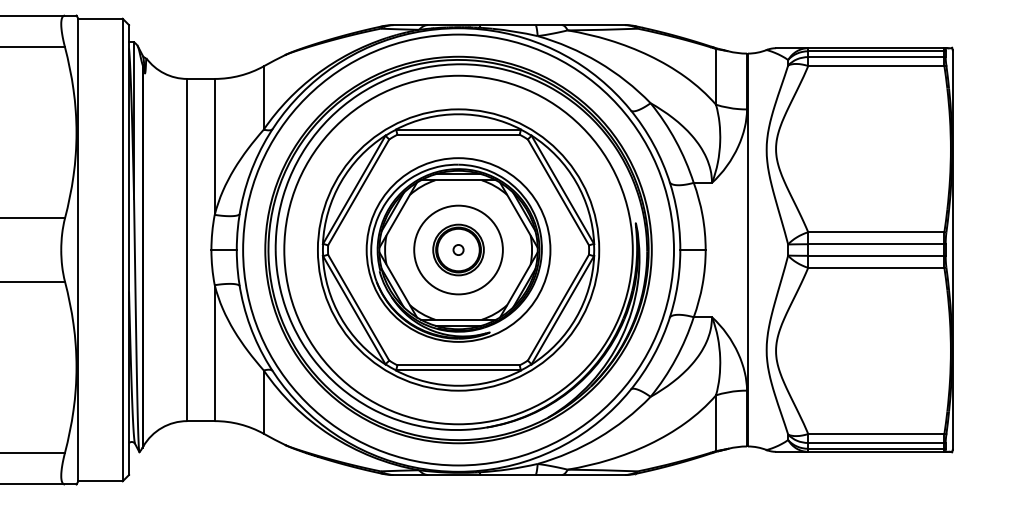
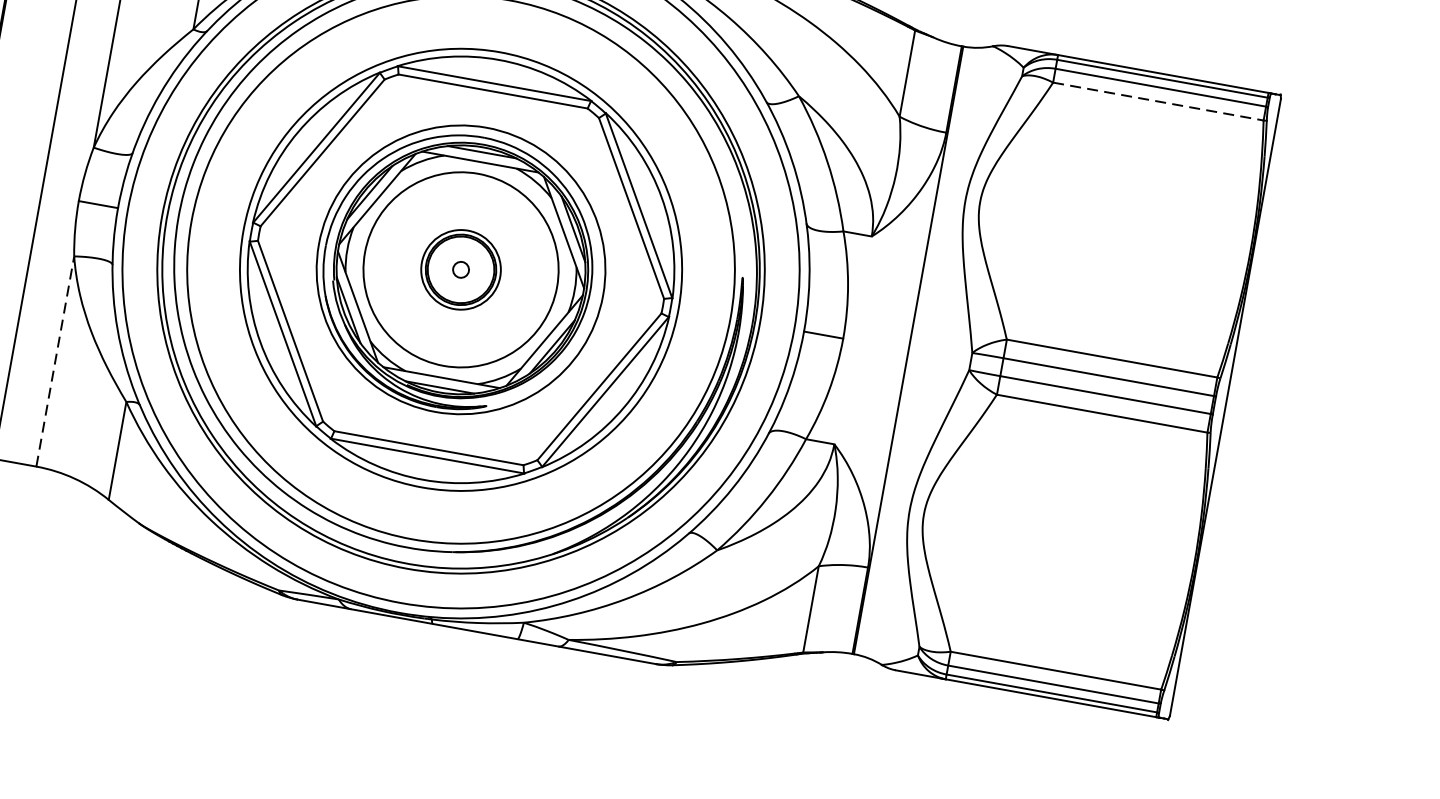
line: (876, 66) -> (1158, 102), solid -> dashed
circle: (458, 249) -> (461, 269), size x1.4
line: (214, 353) -> (54, 361), solid -> dashed

